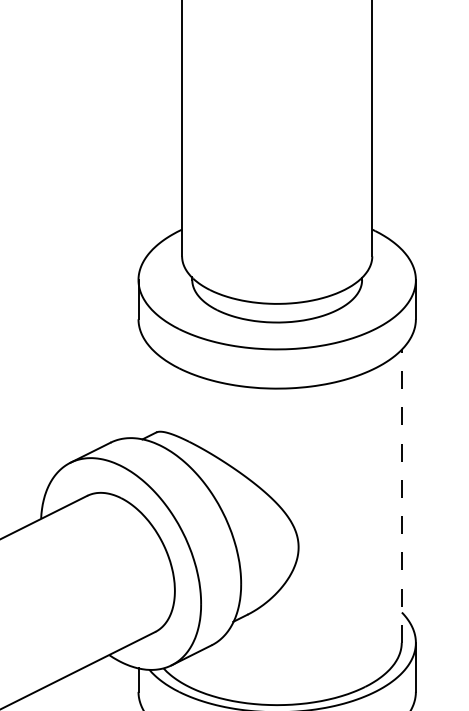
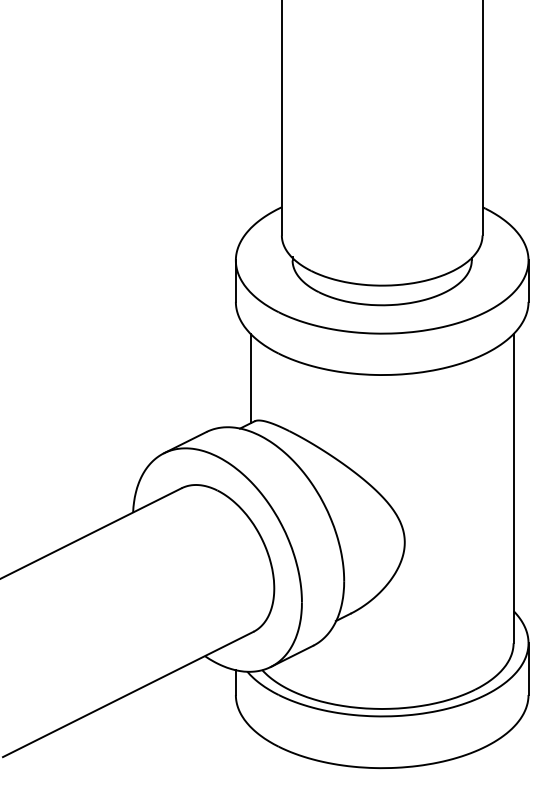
line: (152, 391) -> (250, 378), added
line: (401, 496) -> (513, 488), dashed -> solid

